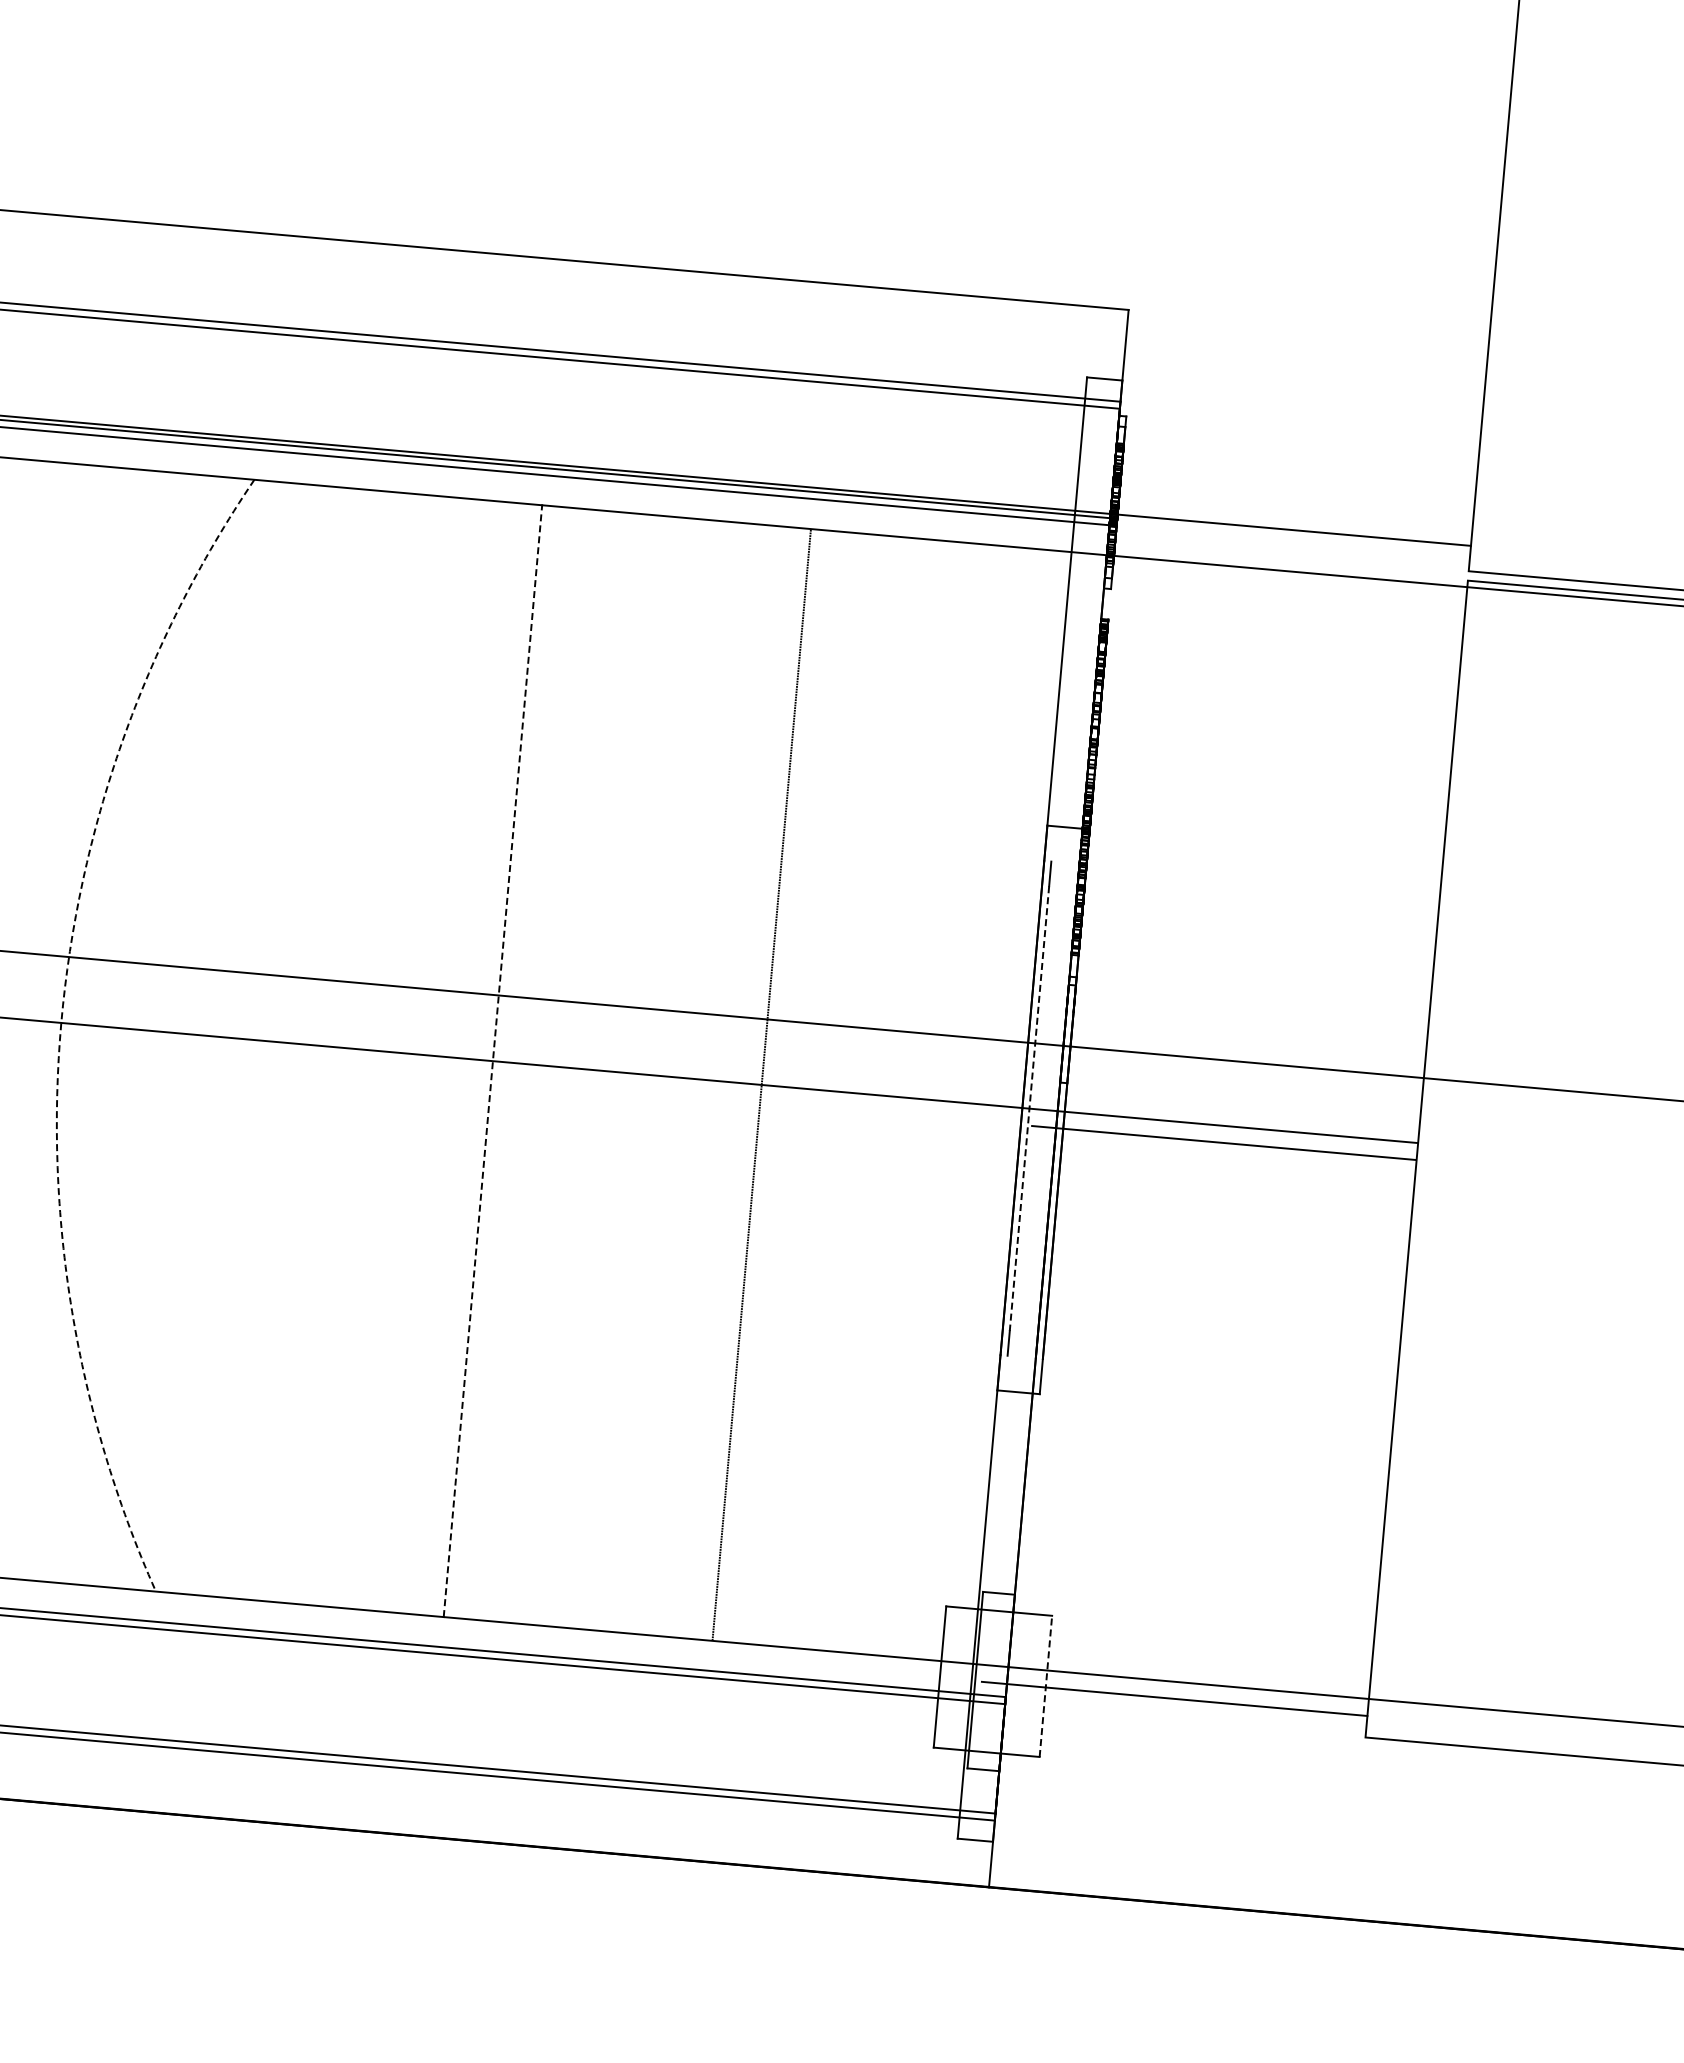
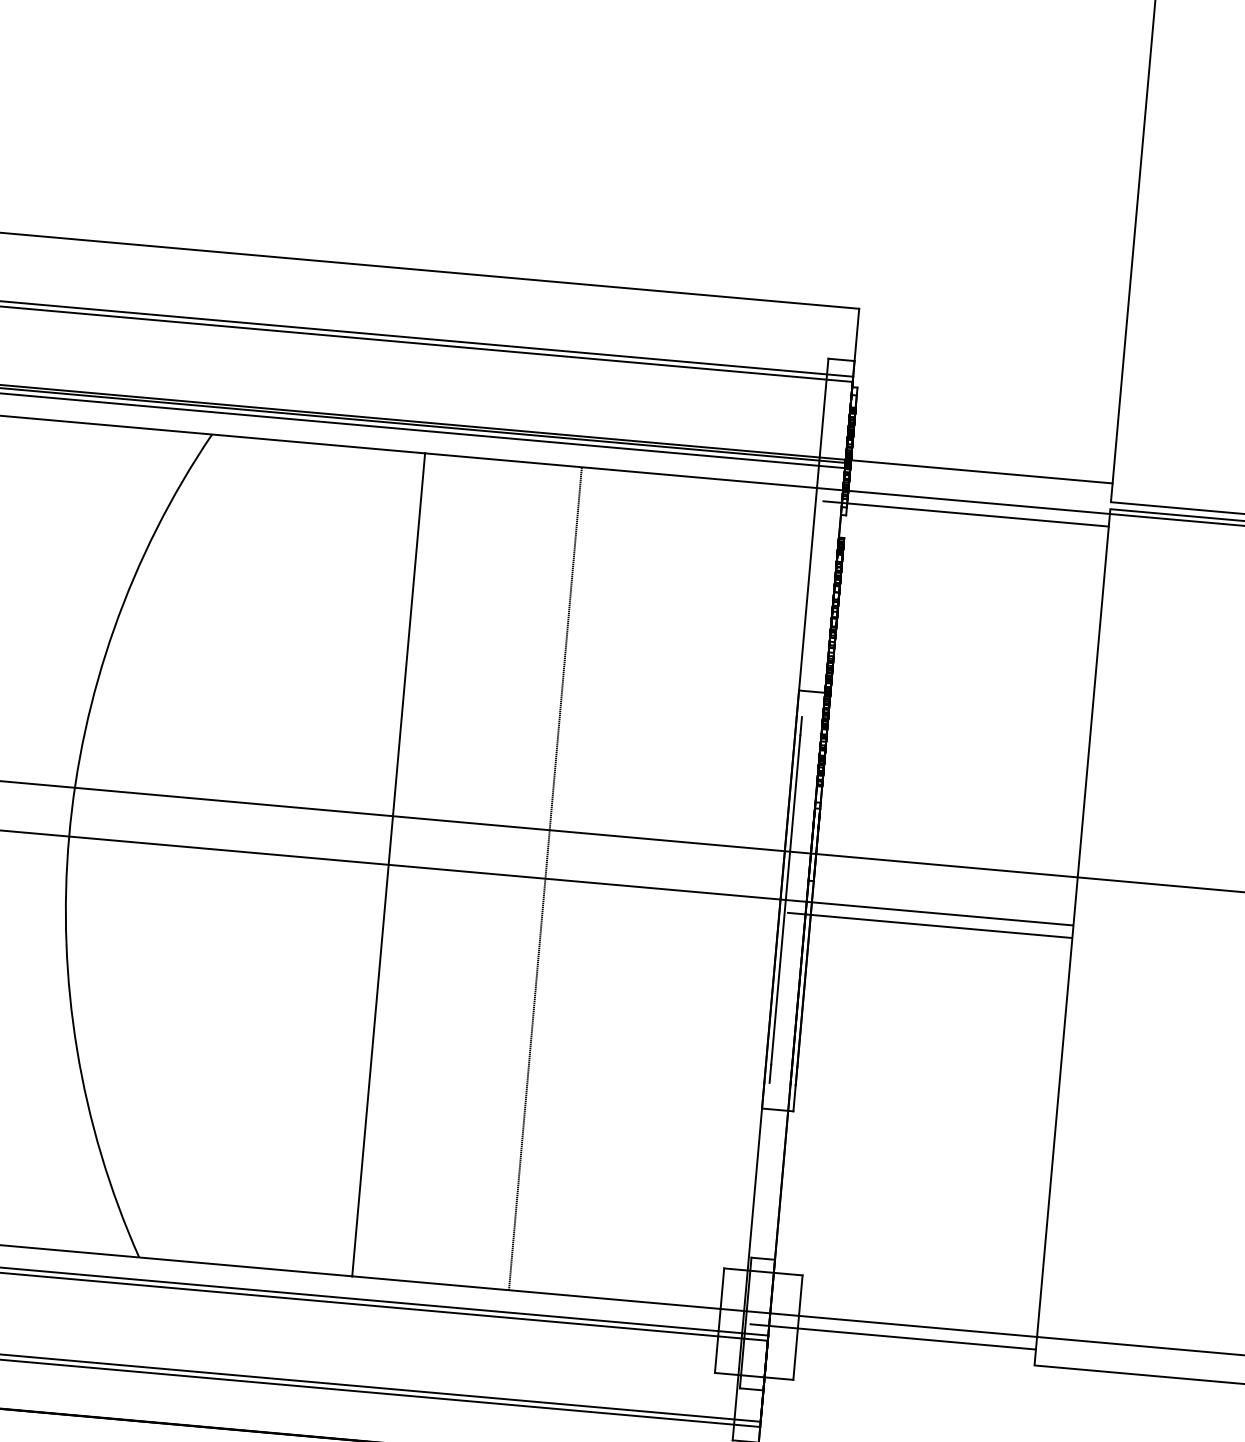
line: (1272, 587) -> (965, 514), added
arc: (61, 1022) -> (69, 836), dashed -> solid
line: (493, 1060) -> (389, 864), dashed -> solid
line: (761, 1084) -> (545, 878), moved
line: (1029, 1109) -> (785, 900), dashed -> solid
line: (1045, 1686) -> (797, 1327), dashed -> solid

